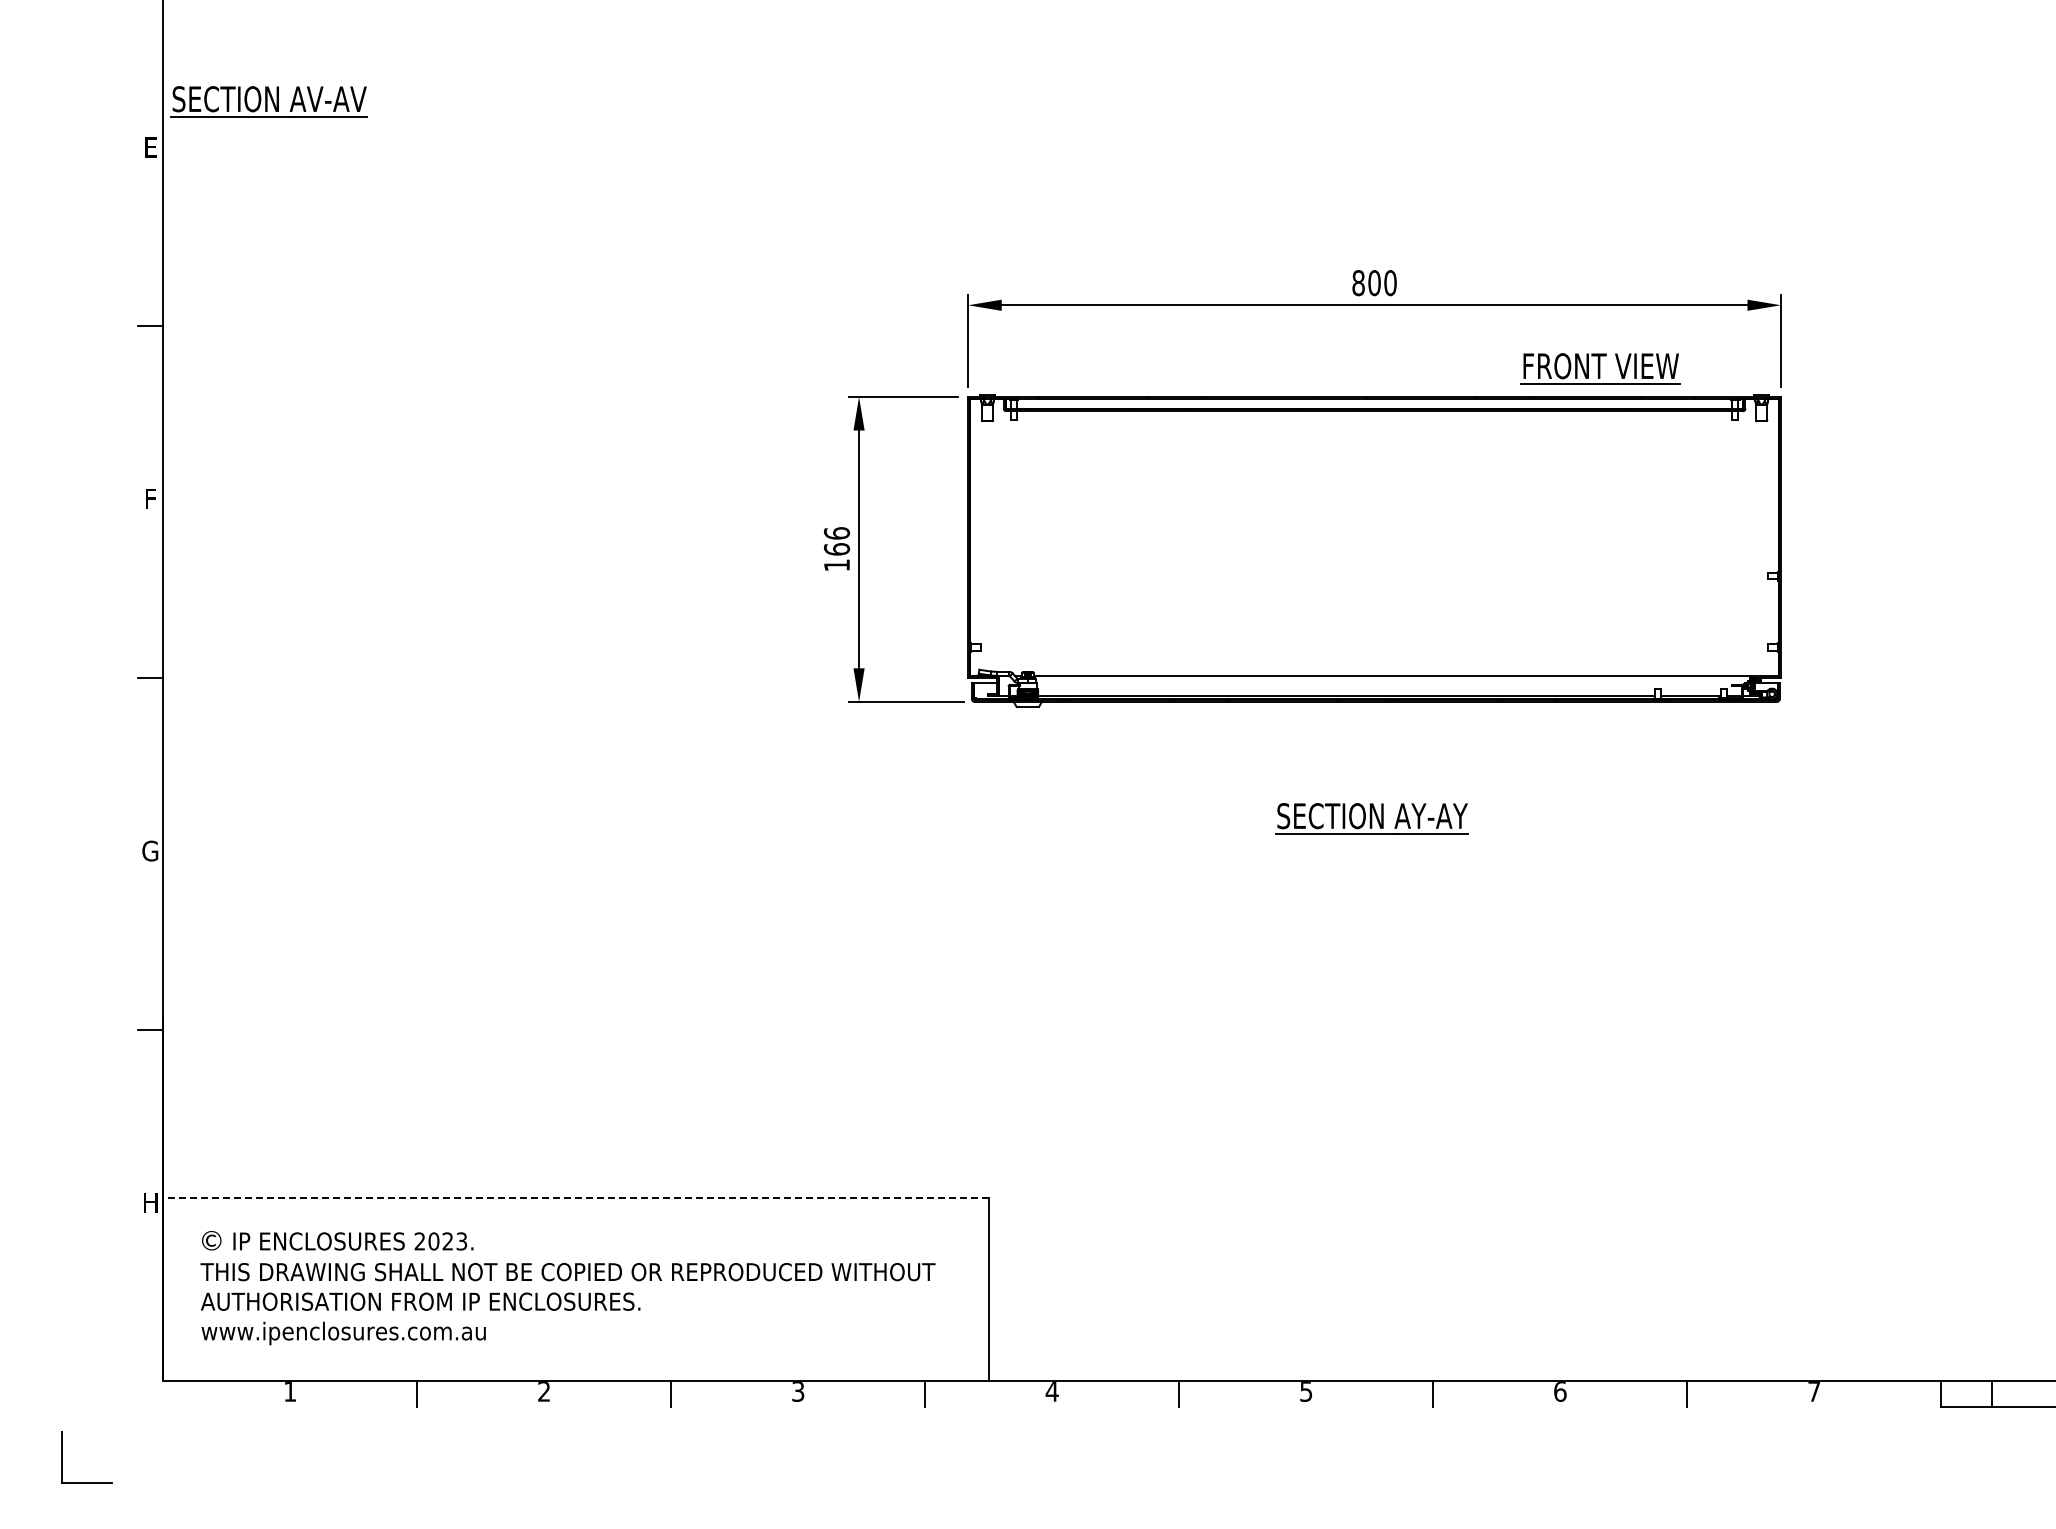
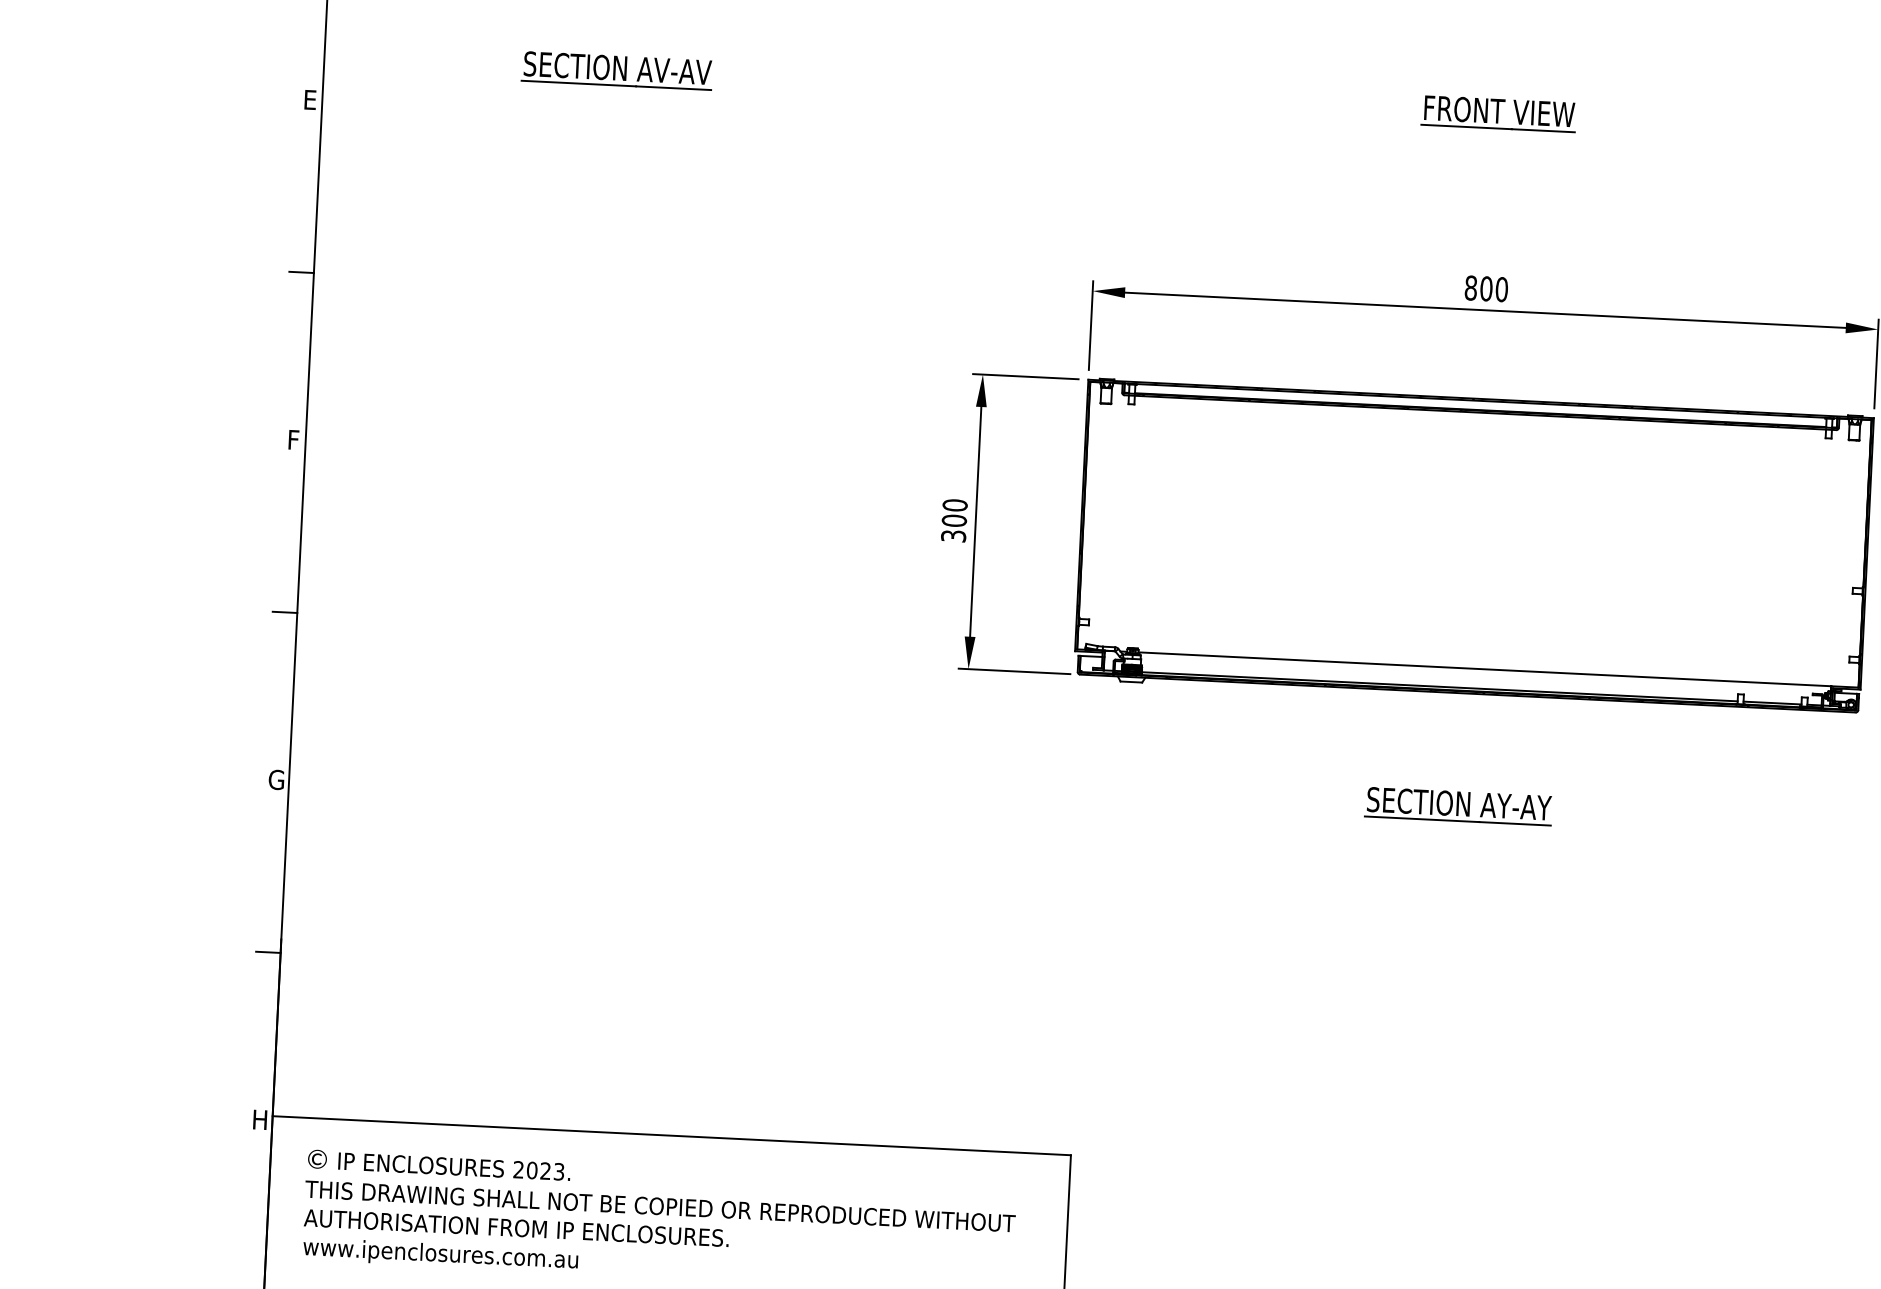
part: (268, 101) -> (616, 70), moved
part: (1600, 368) -> (1498, 113), moved
text: (836, 549) -> (953, 520), 166 -> 300
line: (575, 1198) -> (671, 1135), dashed -> solid

